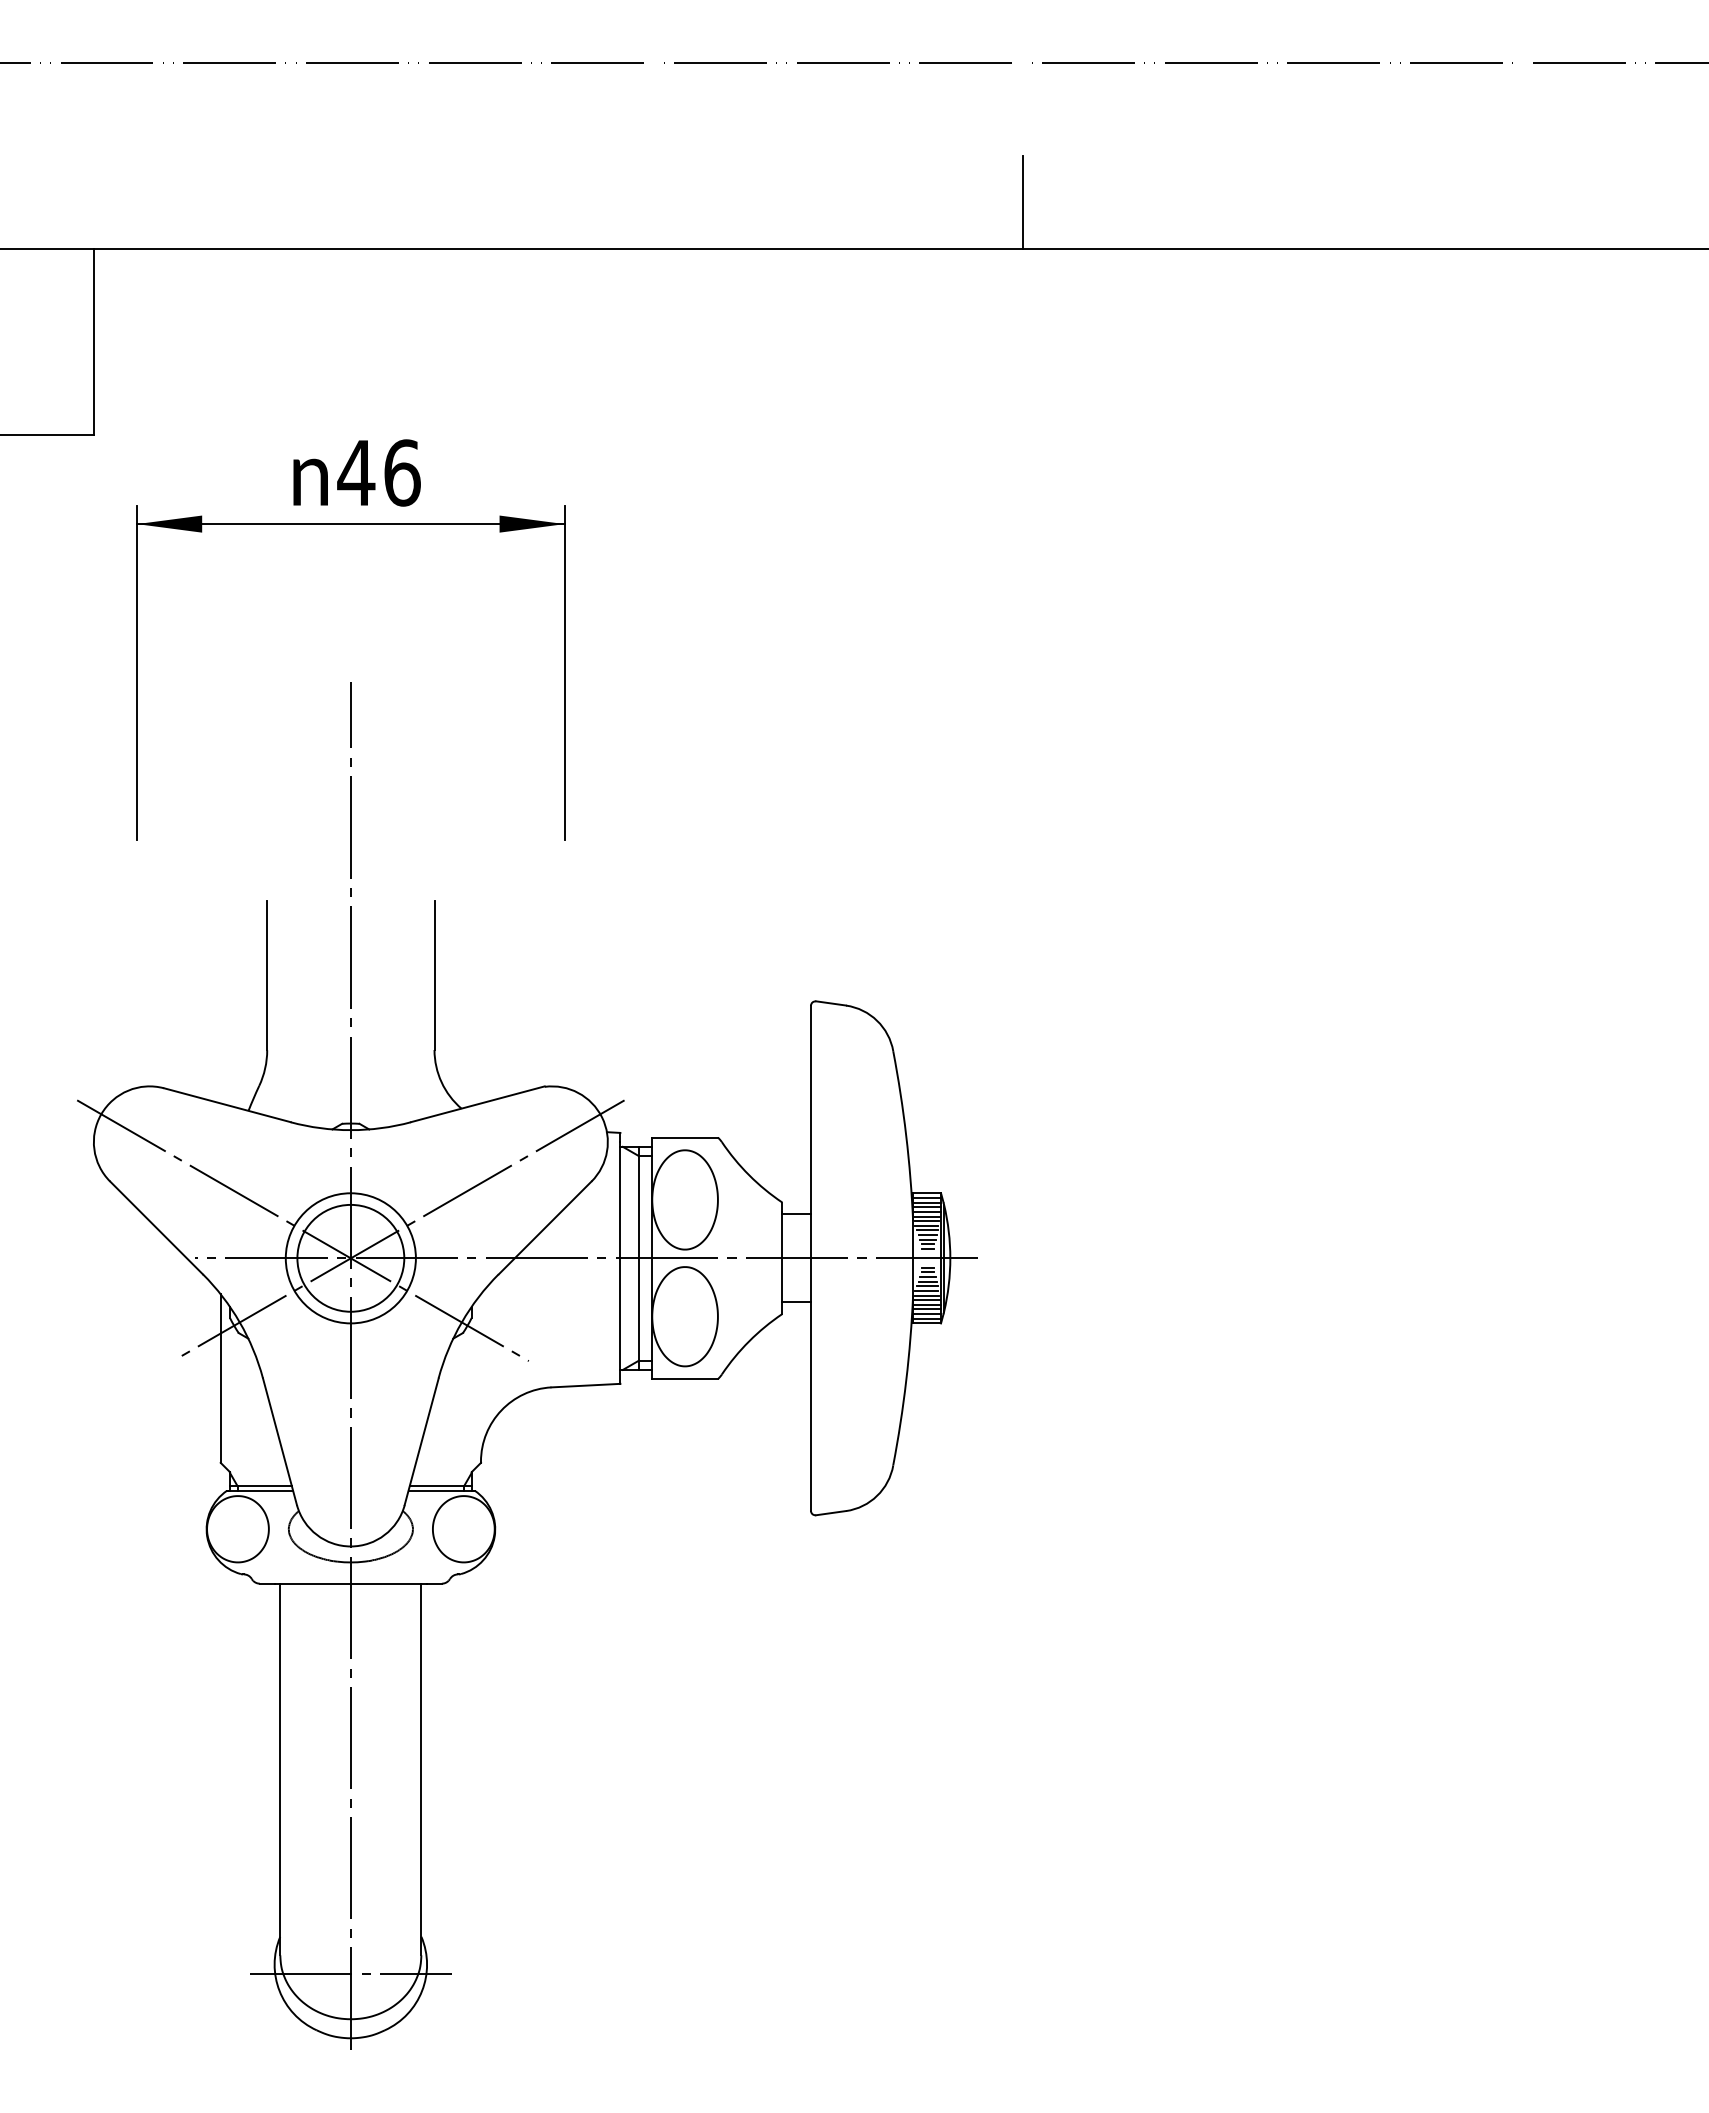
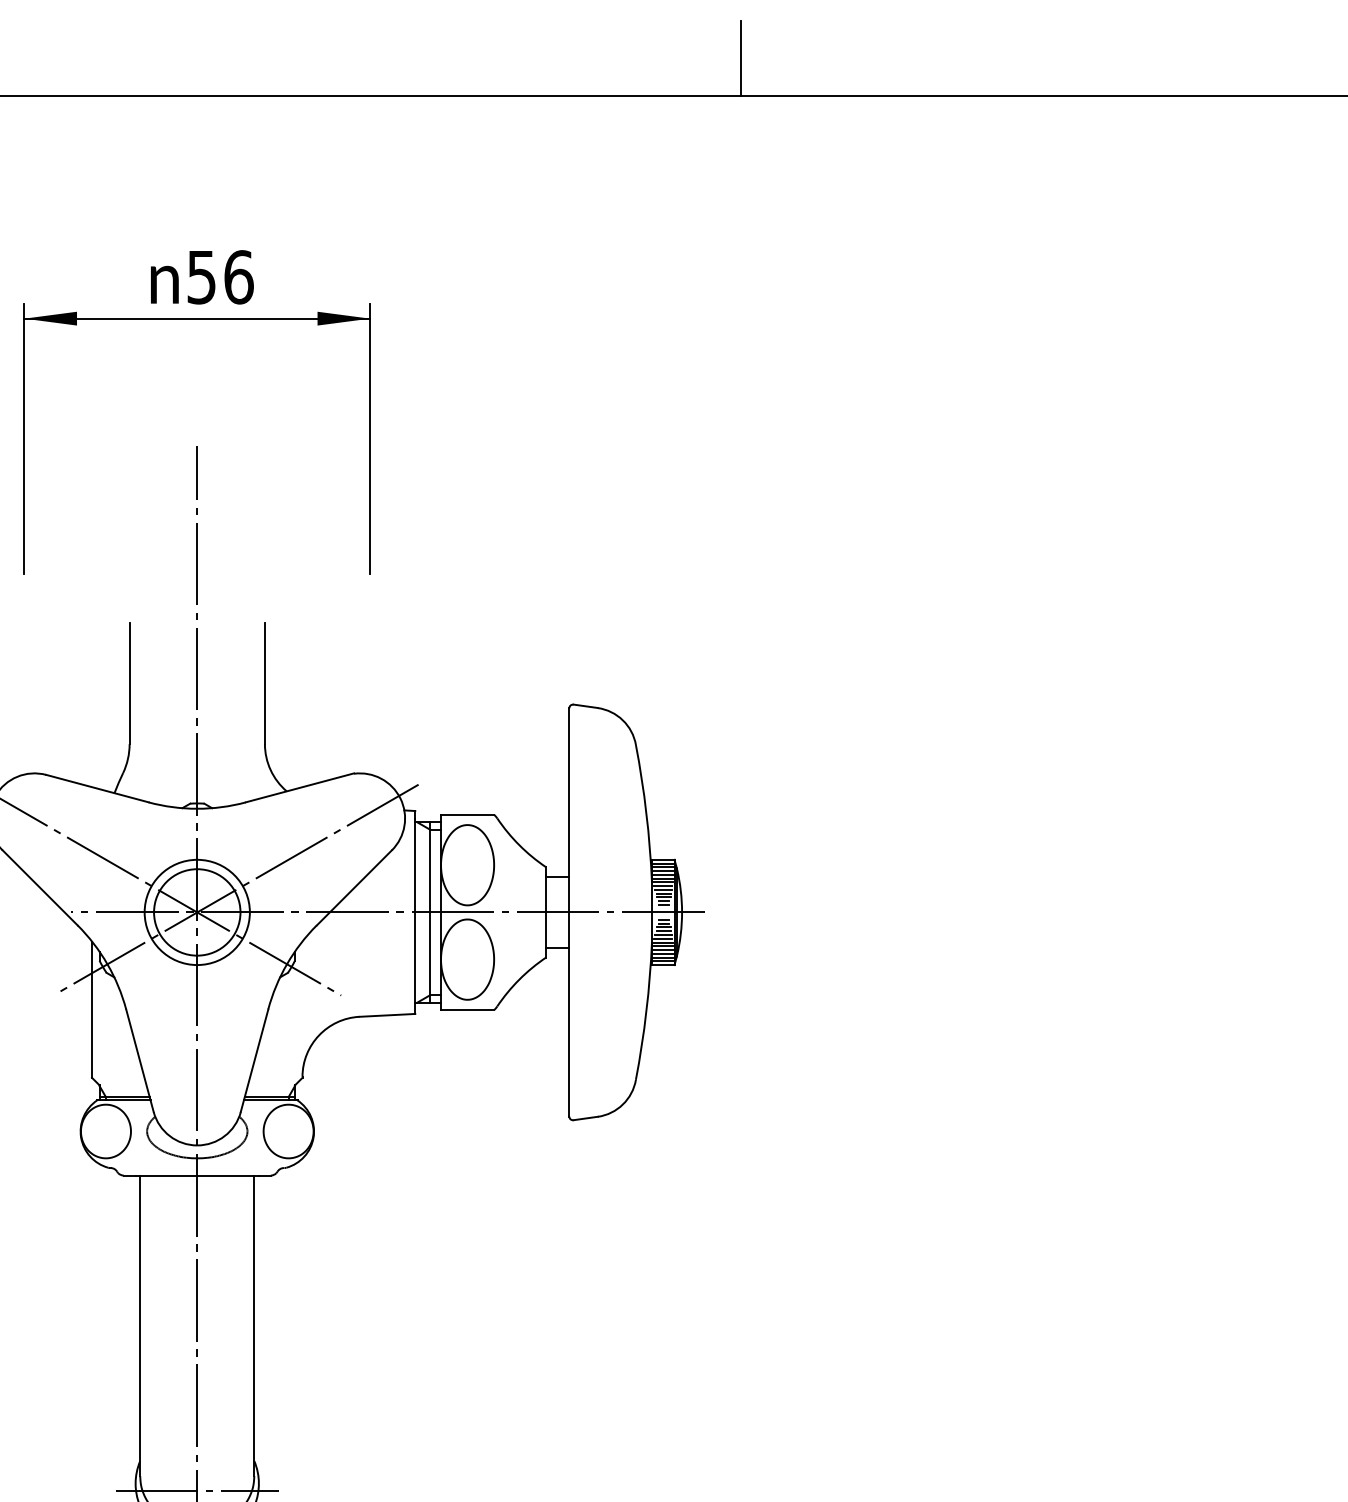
text: (356, 473) -> (201, 277), 46 -> 56

